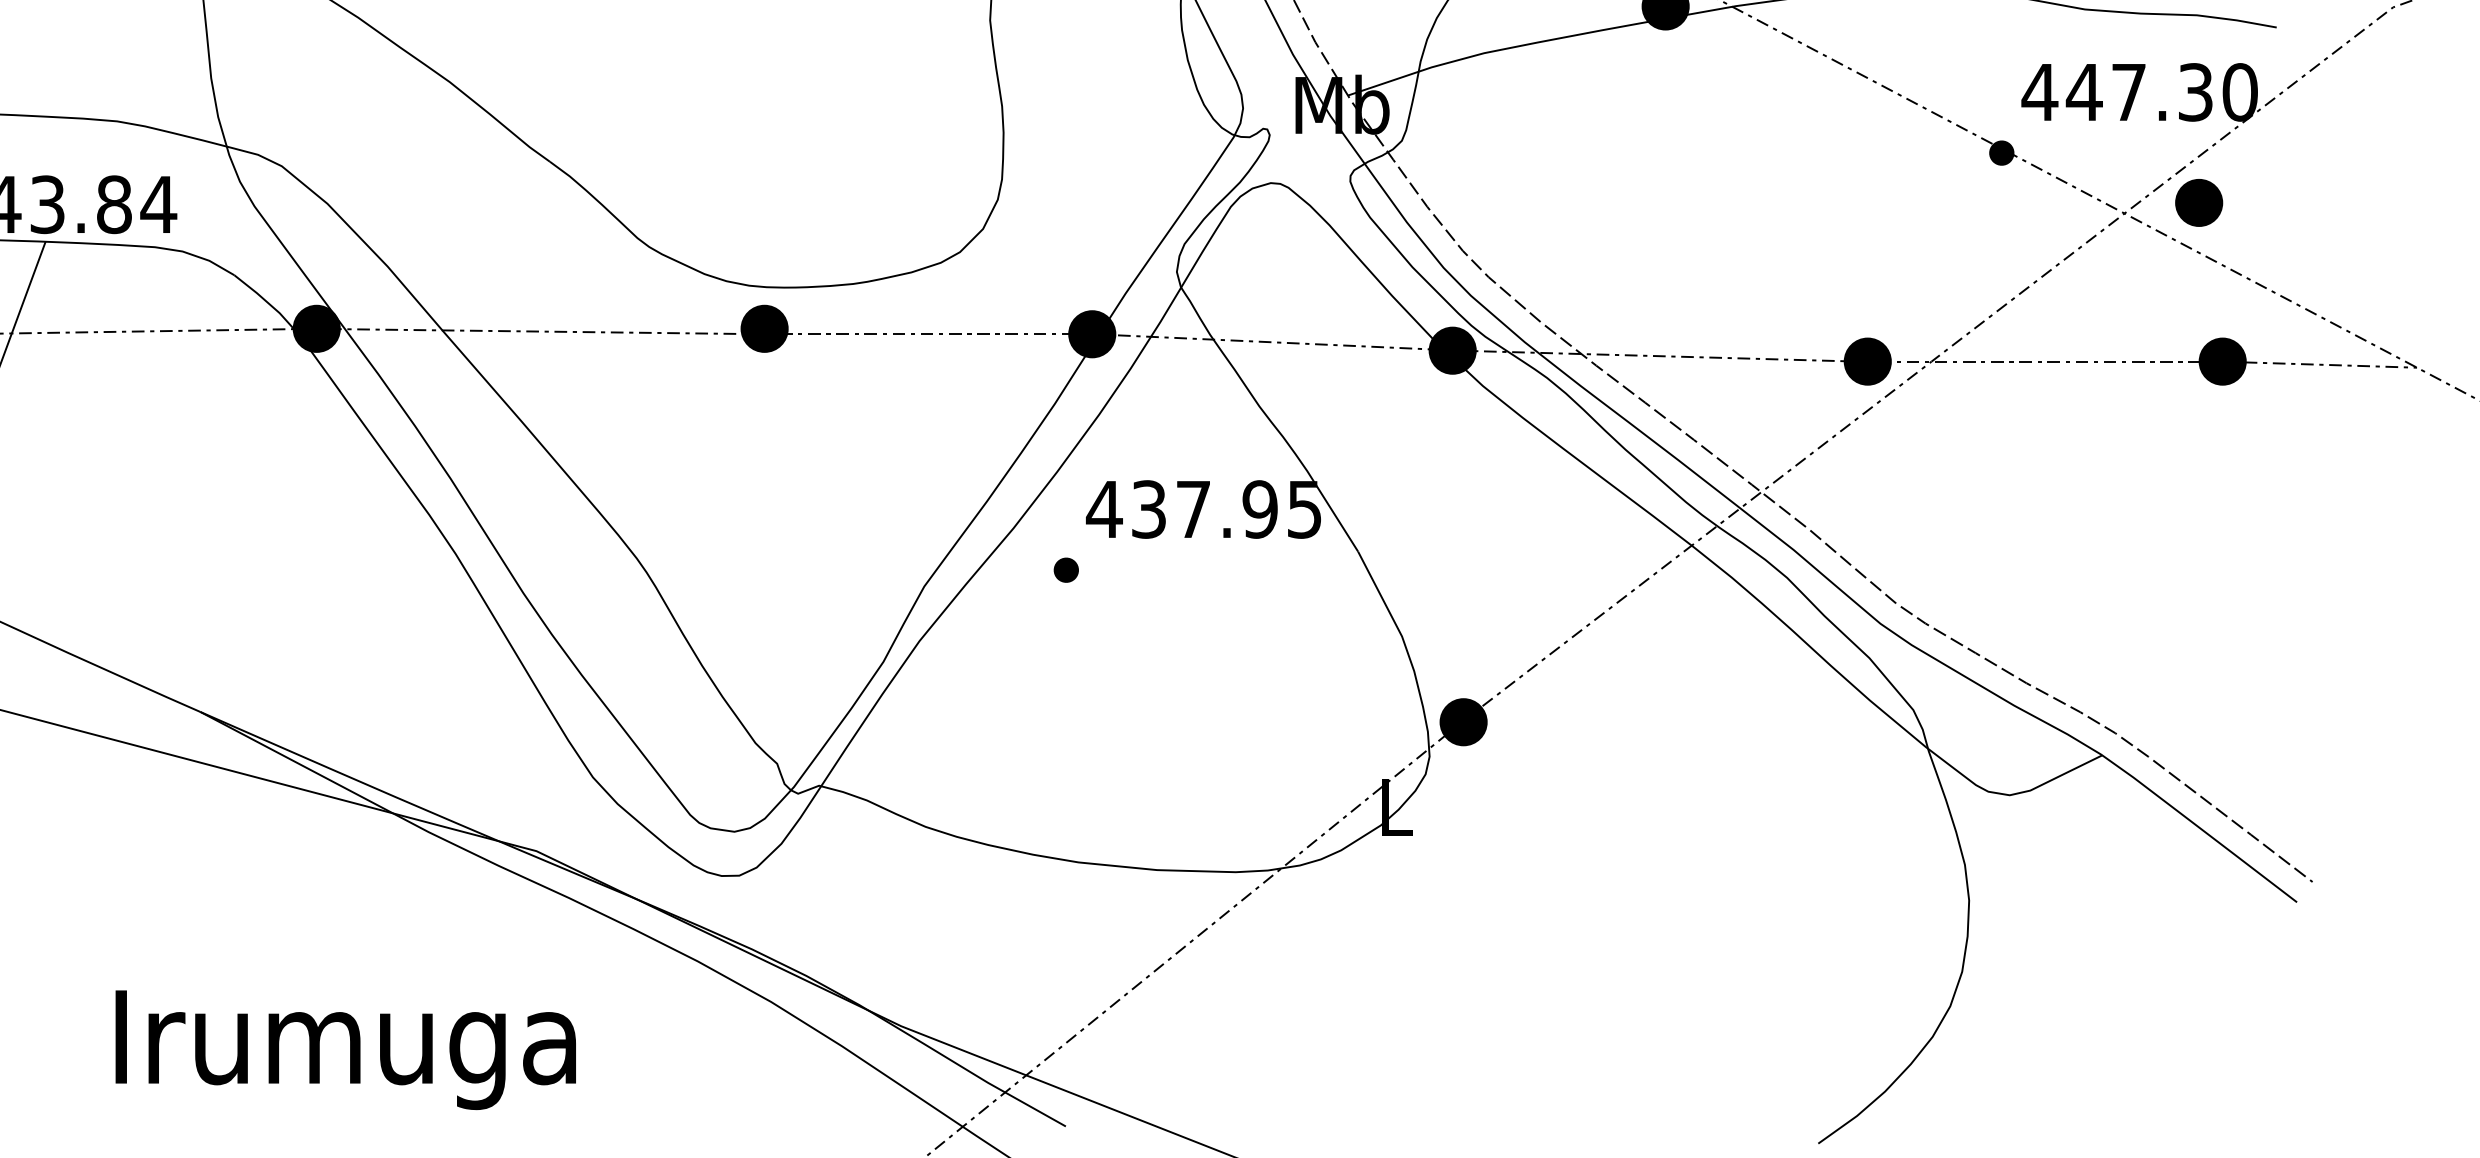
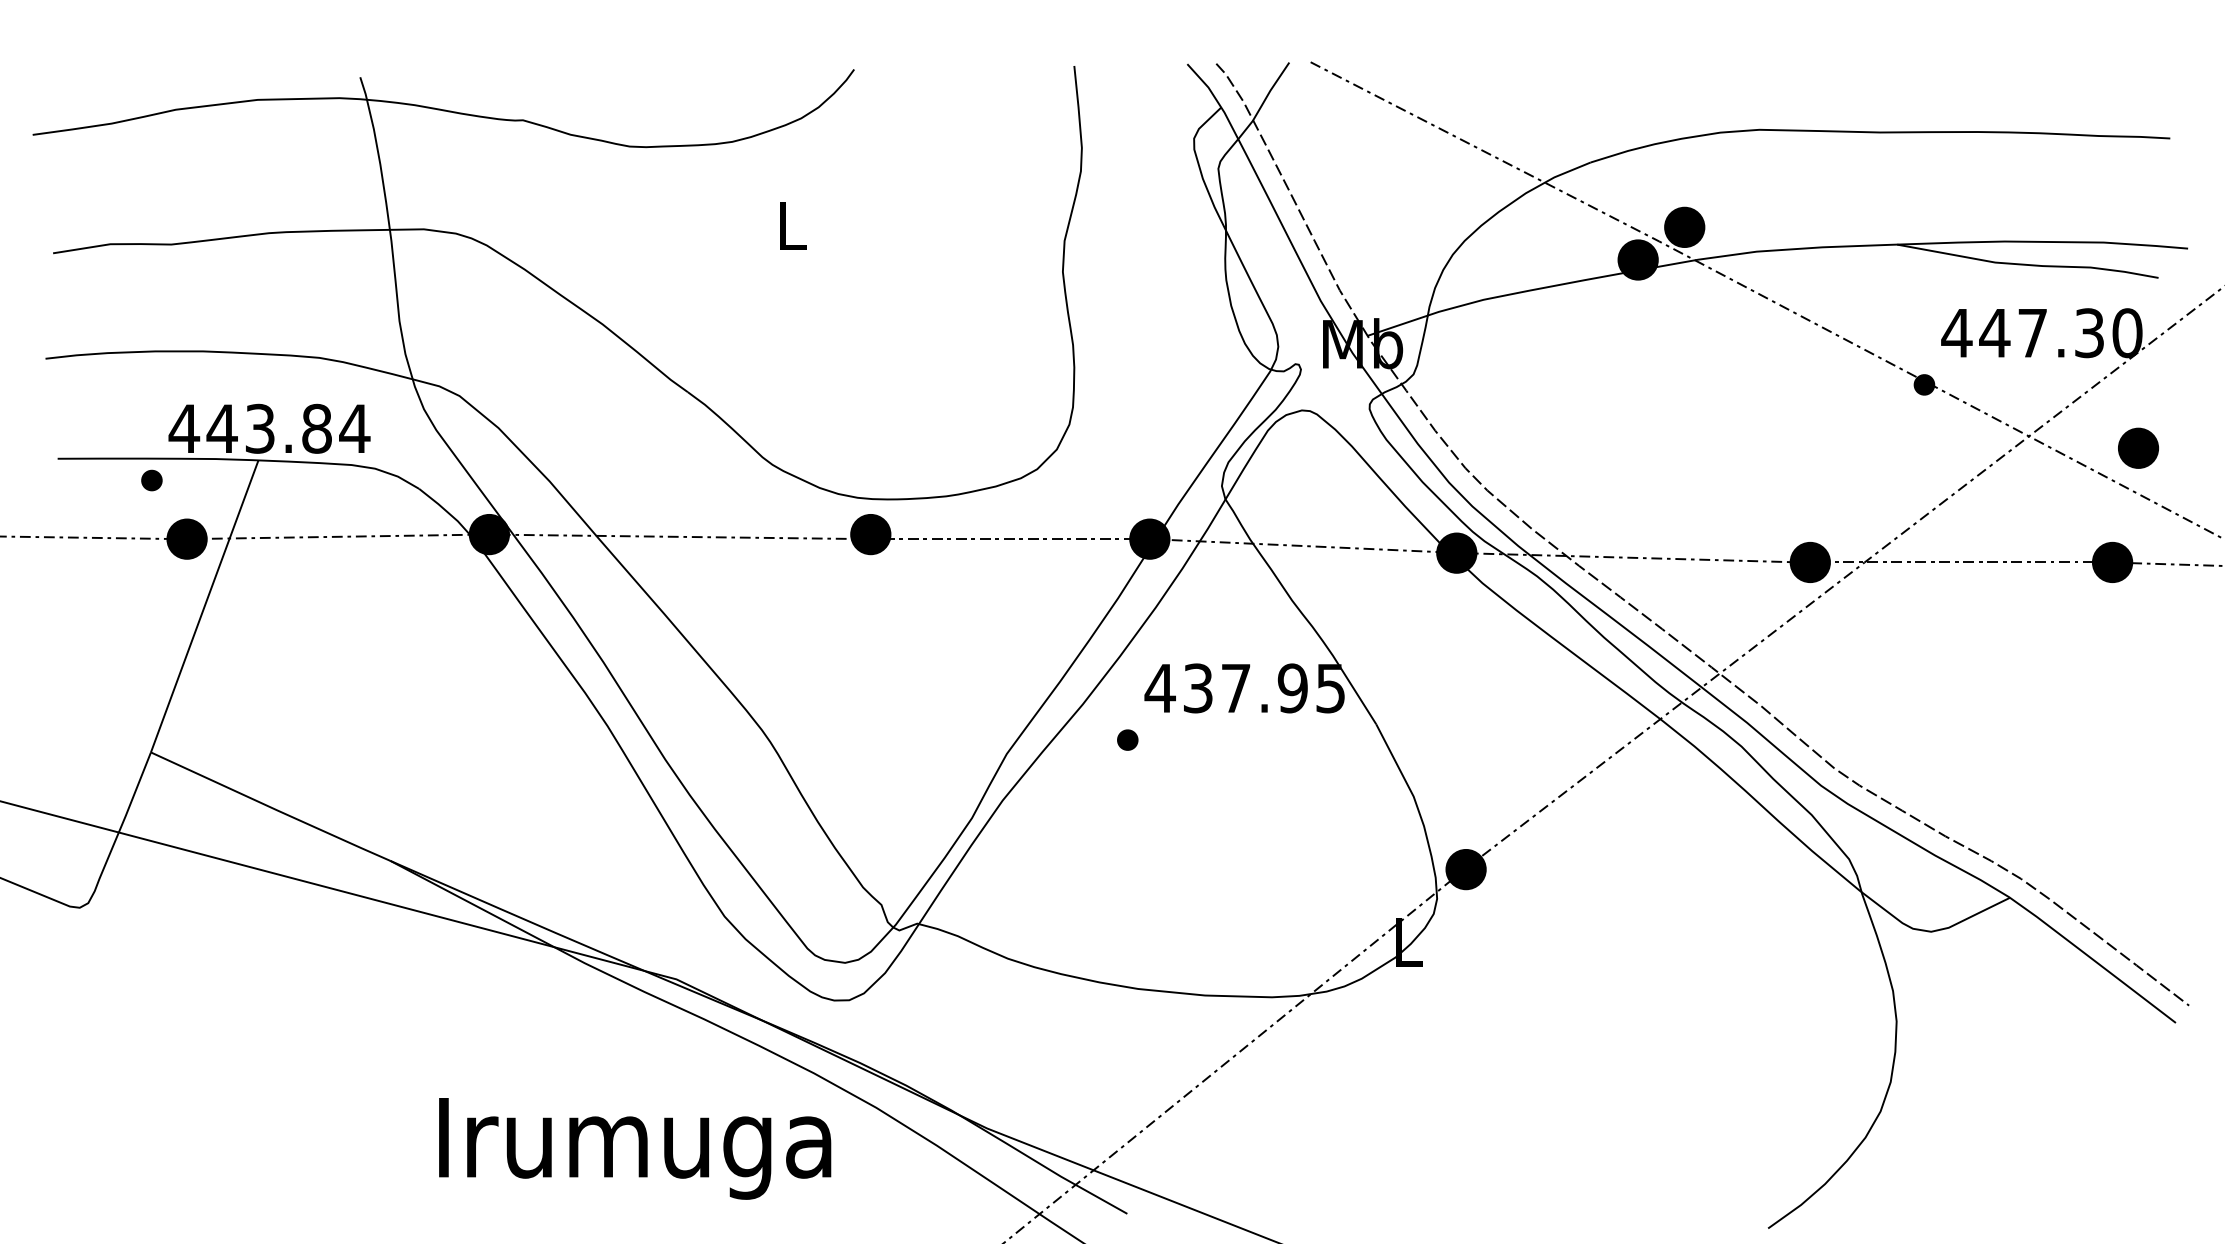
part: (2199, 201) -> (2138, 447), moved
text: (346, 1049) -> (635, 1148), moved

